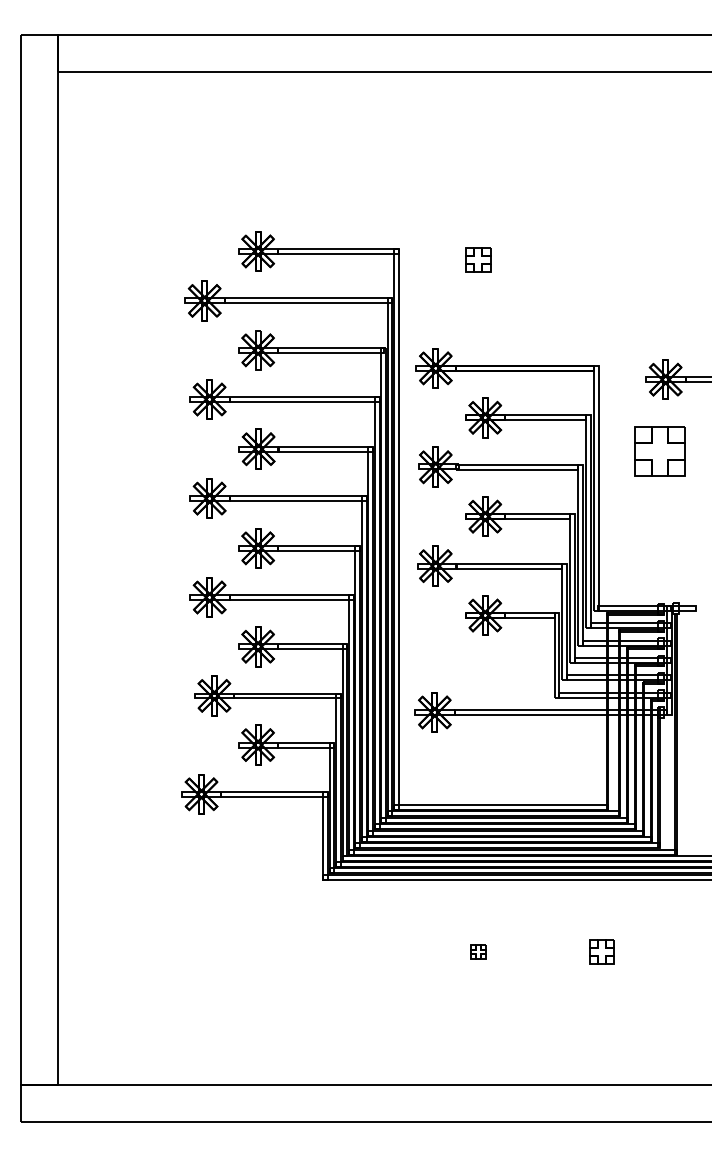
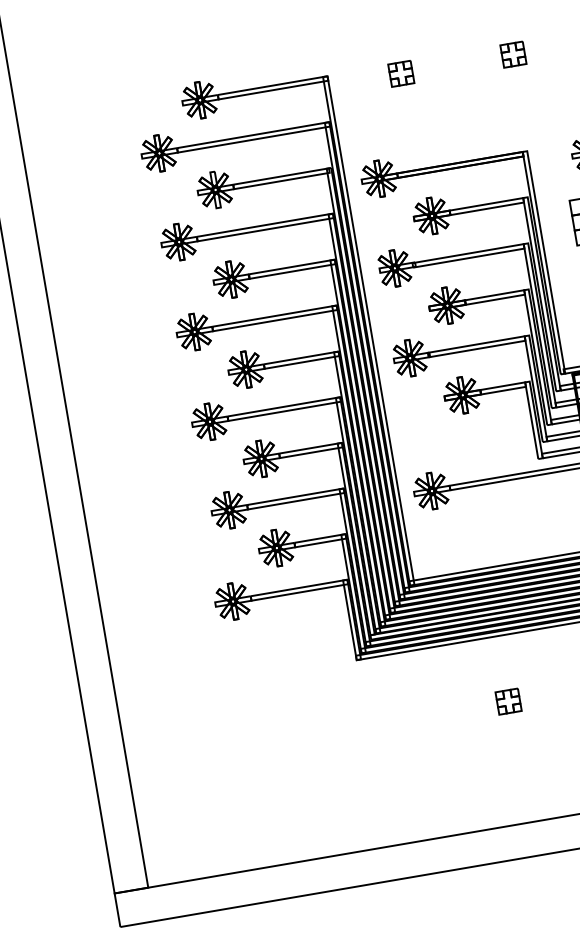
part: (601, 259) -> (513, 54), added
part: (478, 951) -> (508, 701), size x1.67

